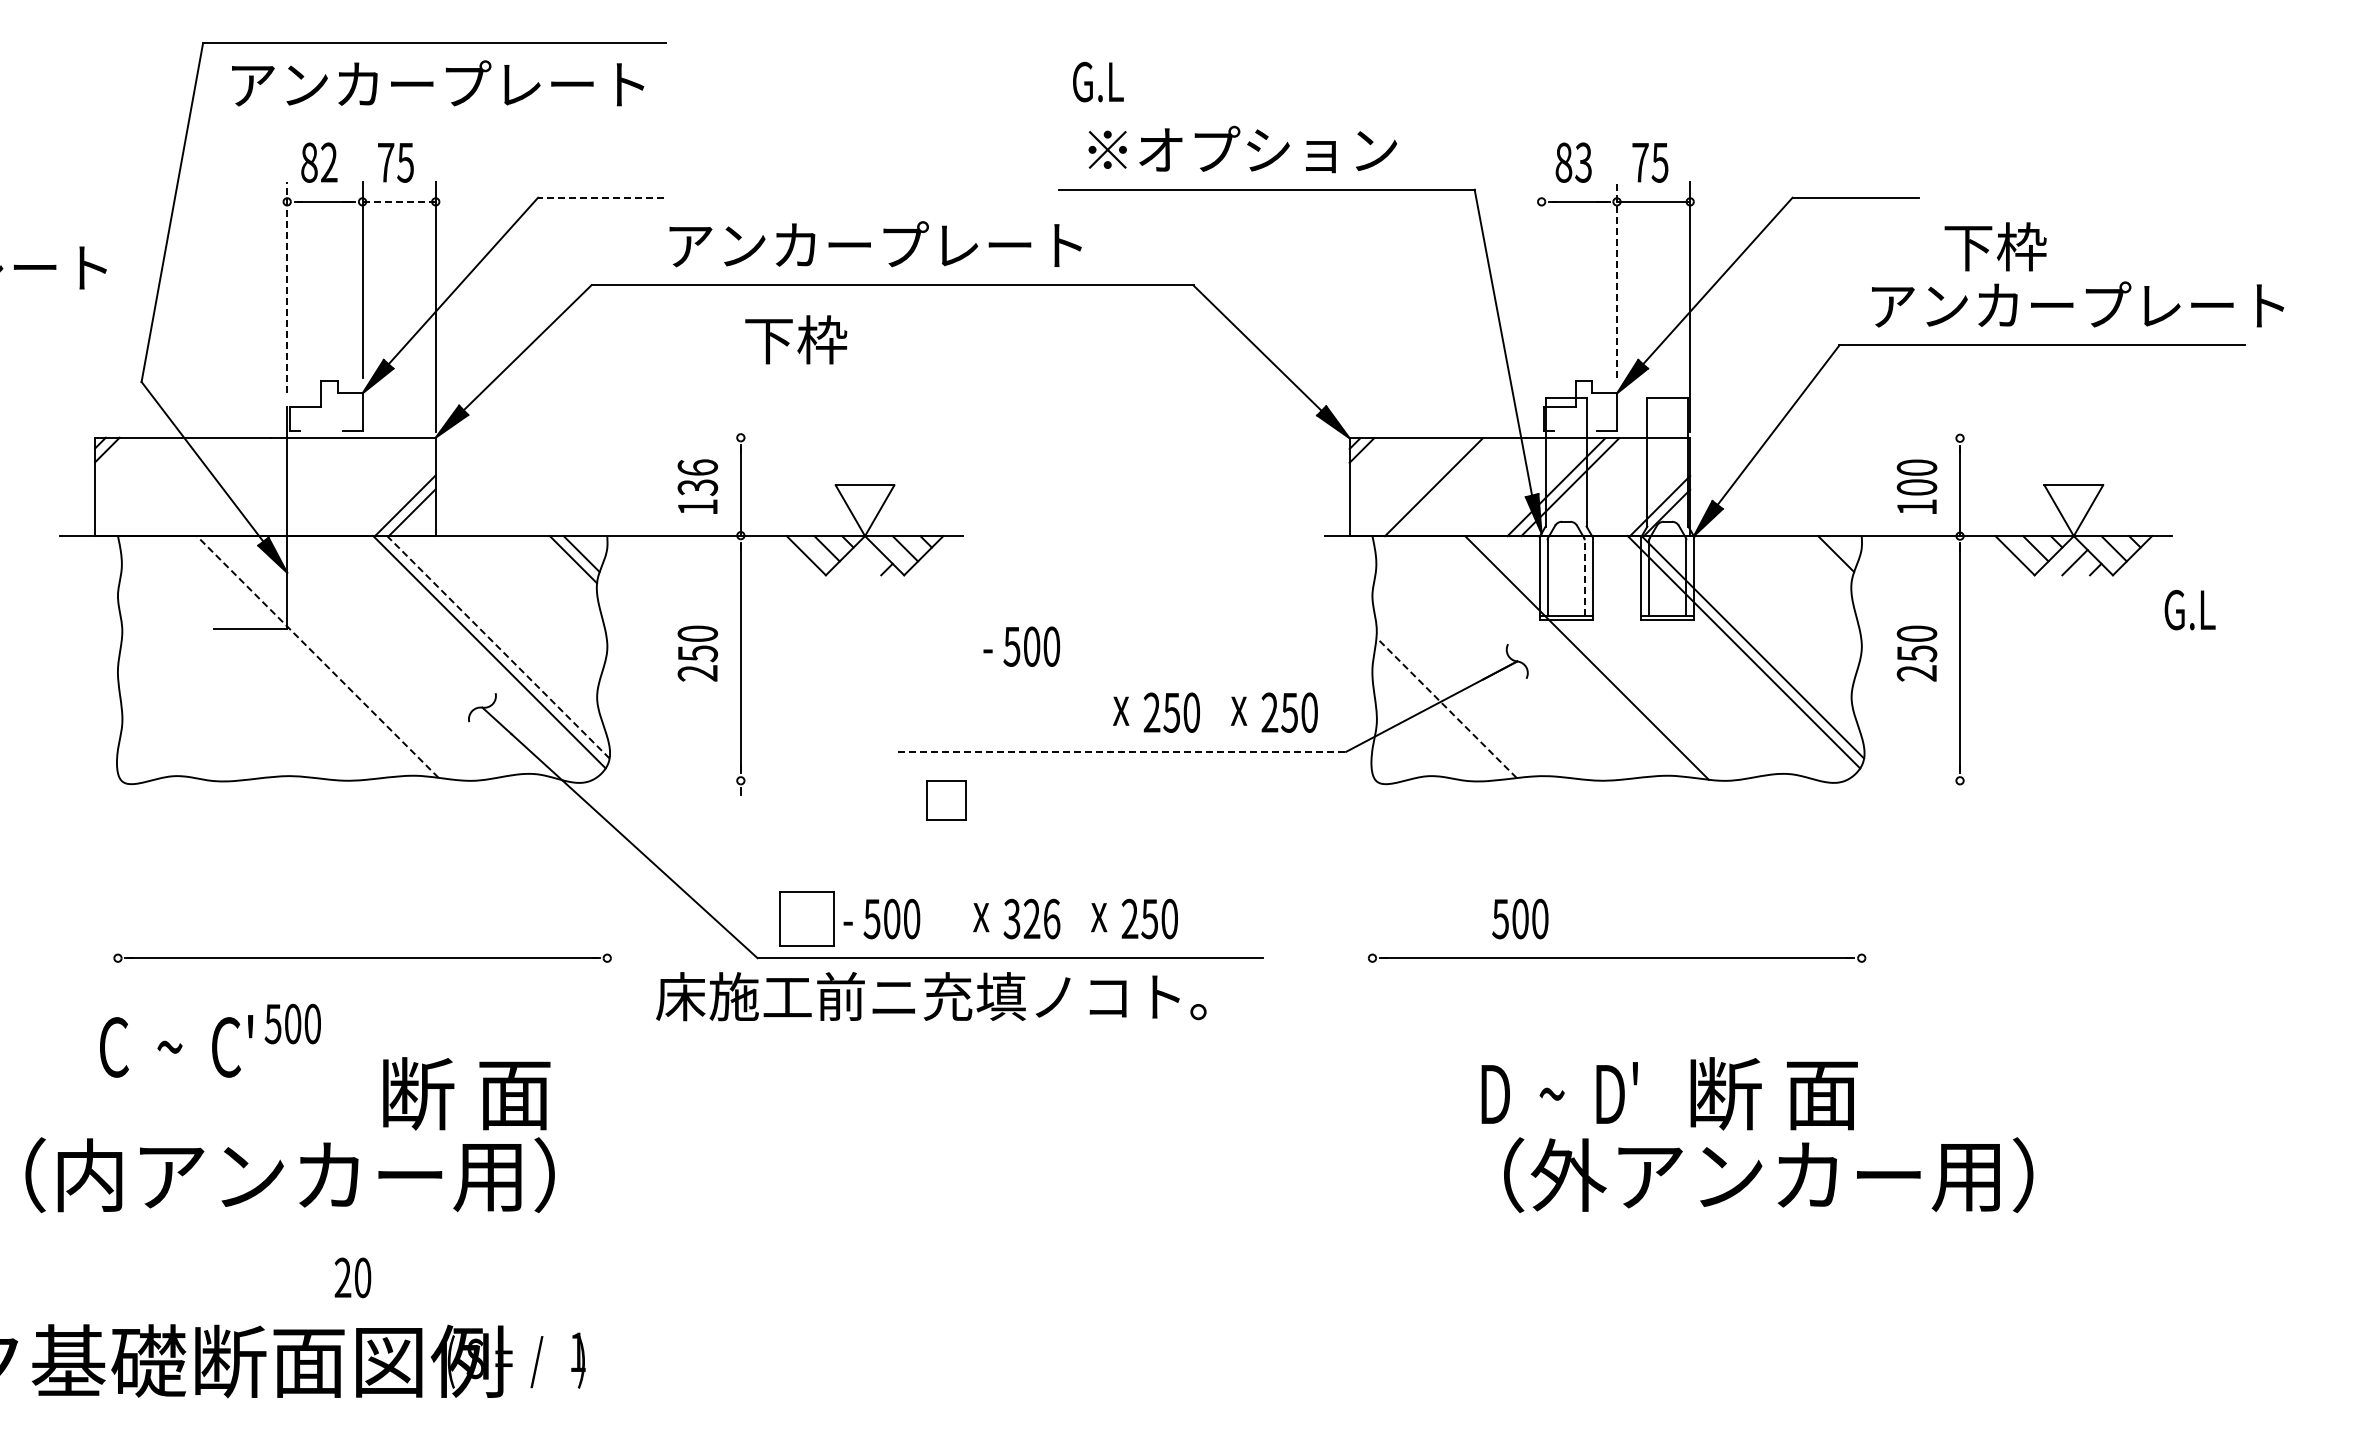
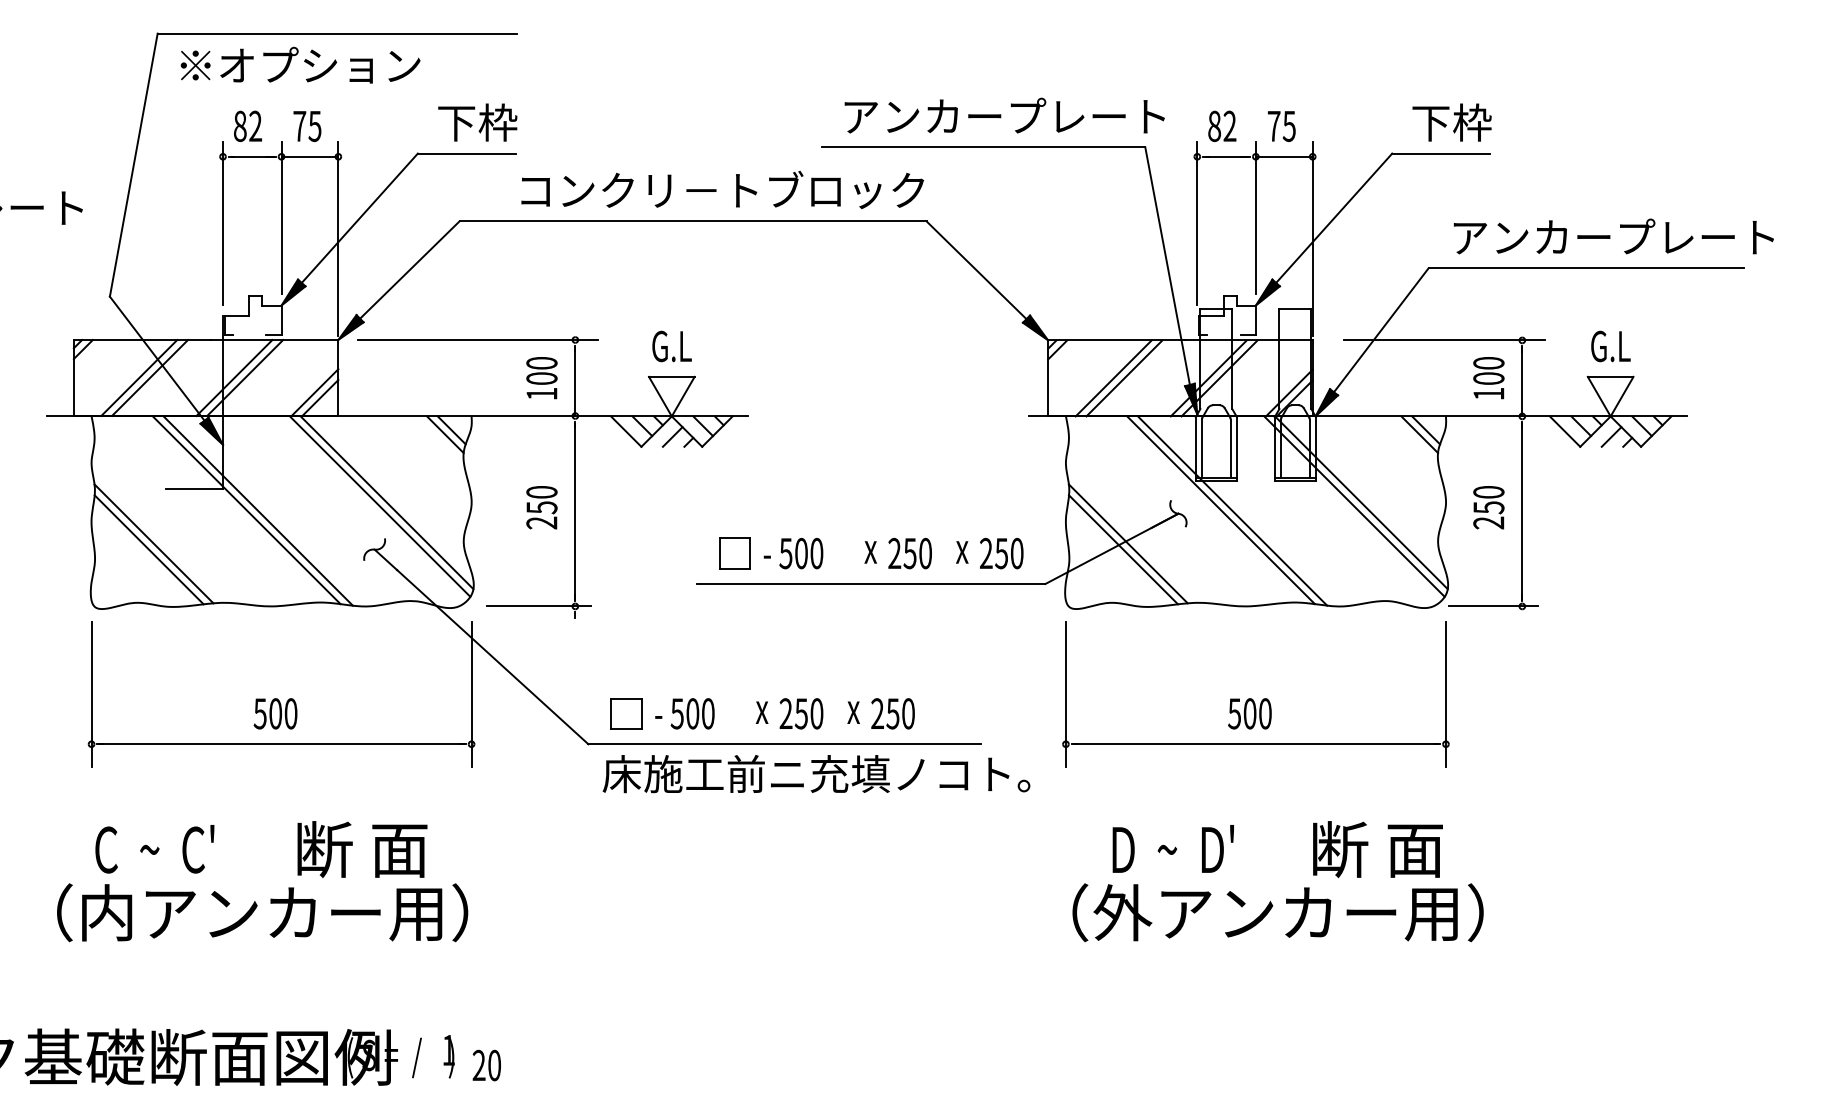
text: (1098, 82) -> (672, 346), moved
text: (438, 83) -> (340, 64), アンカープレート -> ※オプション
text: (1293, 149) -> (1004, 116), ※オプション -> アンカープレート
text: (1583, 162) -> (1229, 126), 83 -> 82
line: (600, 197) -> (466, 153), dashed -> solid
line: (399, 201) -> (310, 156), dashed -> solid
text: (929, 244) -> (721, 189), アンカープレート -> コンクリ－トブロック
text: (1995, 246) -> (1451, 122), moved
line: (1616, 280) -> (1255, 217), dashed -> solid
line: (287, 287) -> (223, 223), dashed -> solid
line: (1541, 287) -> (1197, 223), added
text: (796, 339) -> (477, 122), moved
line: (615, 437) -> (477, 339), added
line: (1859, 438) -> (1444, 340), added
text: (697, 477) -> (541, 370), 136 -> 100
line: (179, 486) -> (139, 377), added
line: (193, 486) -> (150, 377), added
line: (301, 486) -> (234, 377), added
line: (315, 486) -> (244, 377), added
line: (1447, 487) -> (1124, 378), added
line: (1827, 559) -> (1419, 434), added
line: (865, 562) -> (672, 436), added
line: (1584, 578) -> (1230, 449), dashed -> solid
text: (2189, 609) -> (1610, 346), moved
text: (1021, 646) -> (793, 553), moved
line: (498, 647) -> (387, 502), dashed -> solid
line: (317, 656) -> (246, 509), dashed -> solid
line: (1572, 656) -> (1221, 509), added
line: (332, 657) -> (258, 510), added
line: (197, 699) -> (153, 543), added
line: (1452, 699) -> (1128, 543), added
line: (192, 707) -> (149, 549), added
line: (1446, 707) -> (1123, 549), dashed -> solid
line: (1122, 751) -> (871, 583), dashed -> solid
line: (693, 780) -> (538, 606), added
line: (1922, 780) -> (1493, 606), added
part: (946, 800) -> (735, 553), moved
line: (117, 893) -> (91, 693), added
line: (607, 893) -> (471, 693), added
line: (1372, 893) -> (1065, 693), added
line: (1861, 893) -> (1445, 693), added
text: (1031, 918) -> (801, 713), 326 -> 250
text: (1520, 918) -> (1250, 713), moved
part: (806, 919) -> (626, 714), size x0.71
text: (931, 996) -> (816, 773), moved
text: (292, 1023) -> (275, 713), moved
text: (176, 1046) -> (154, 849), moved
text: (1559, 1092) -> (1173, 848), moved
text: (289, 1175) -> (262, 913), moved
text: (1768, 1175) -> (1277, 913), moved
text: (352, 1277) -> (486, 1065), moved

